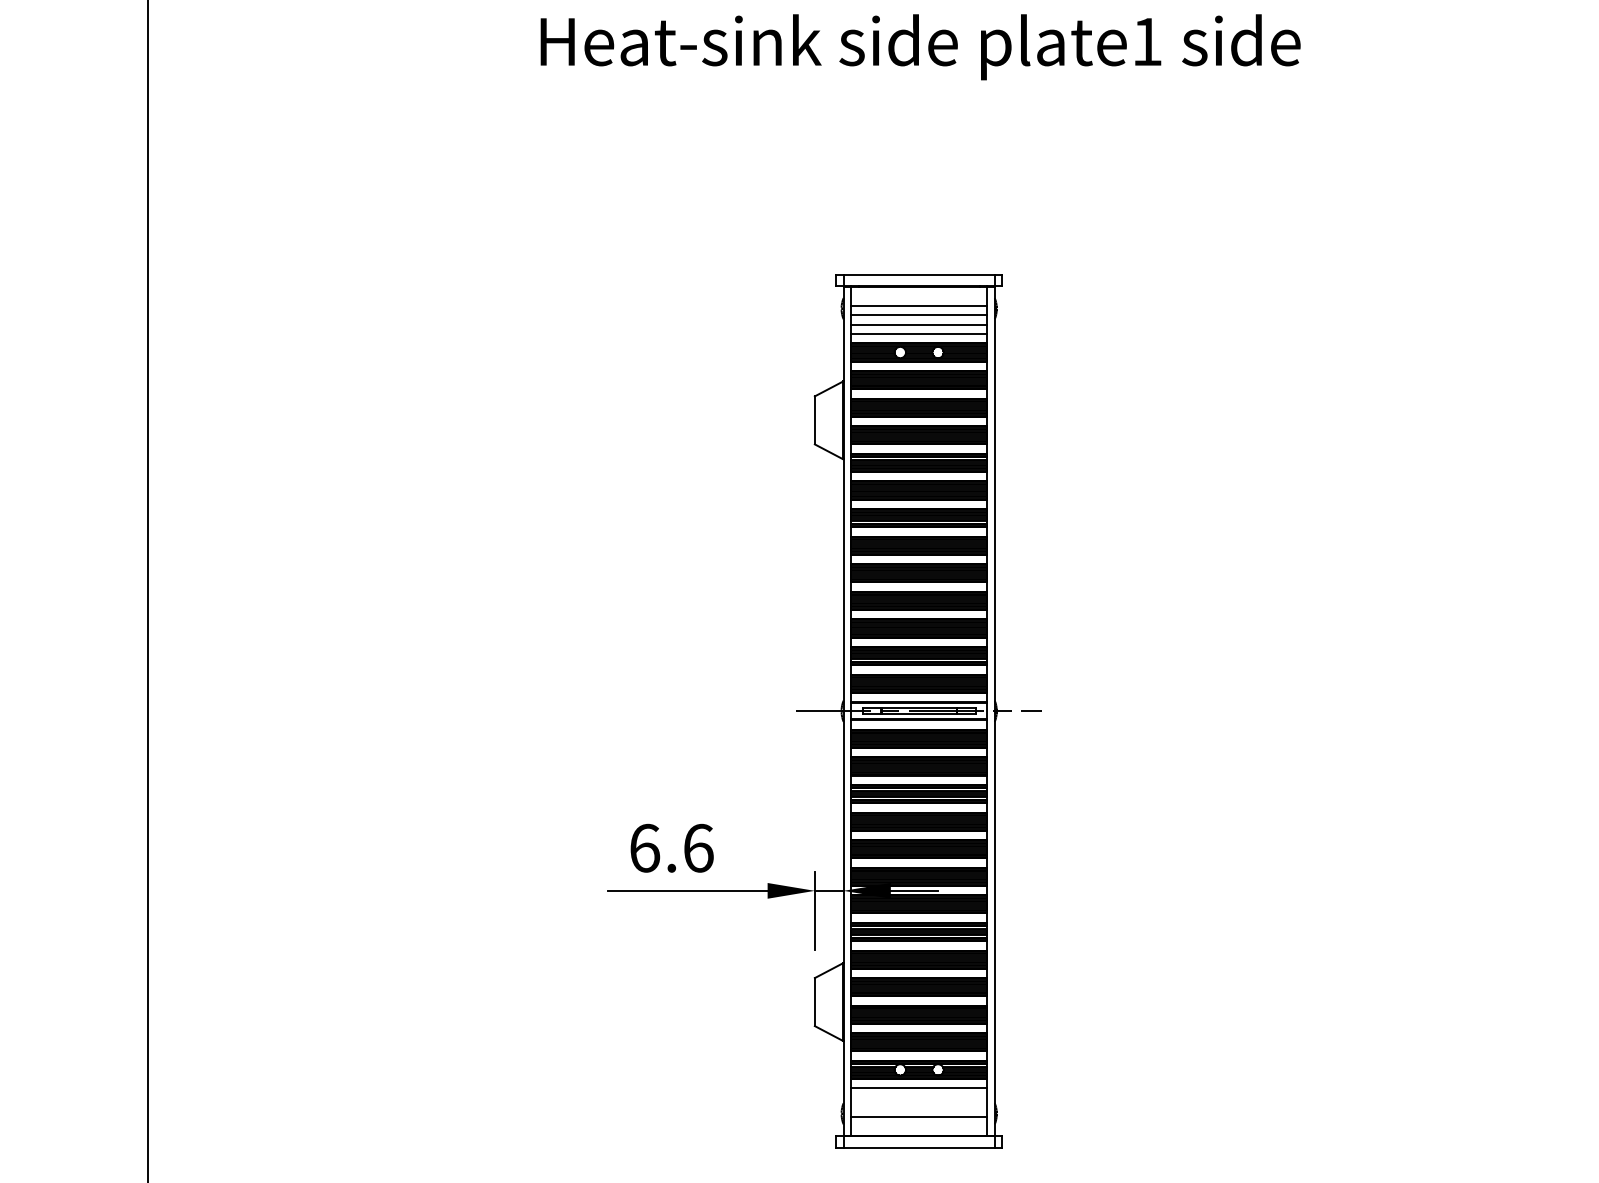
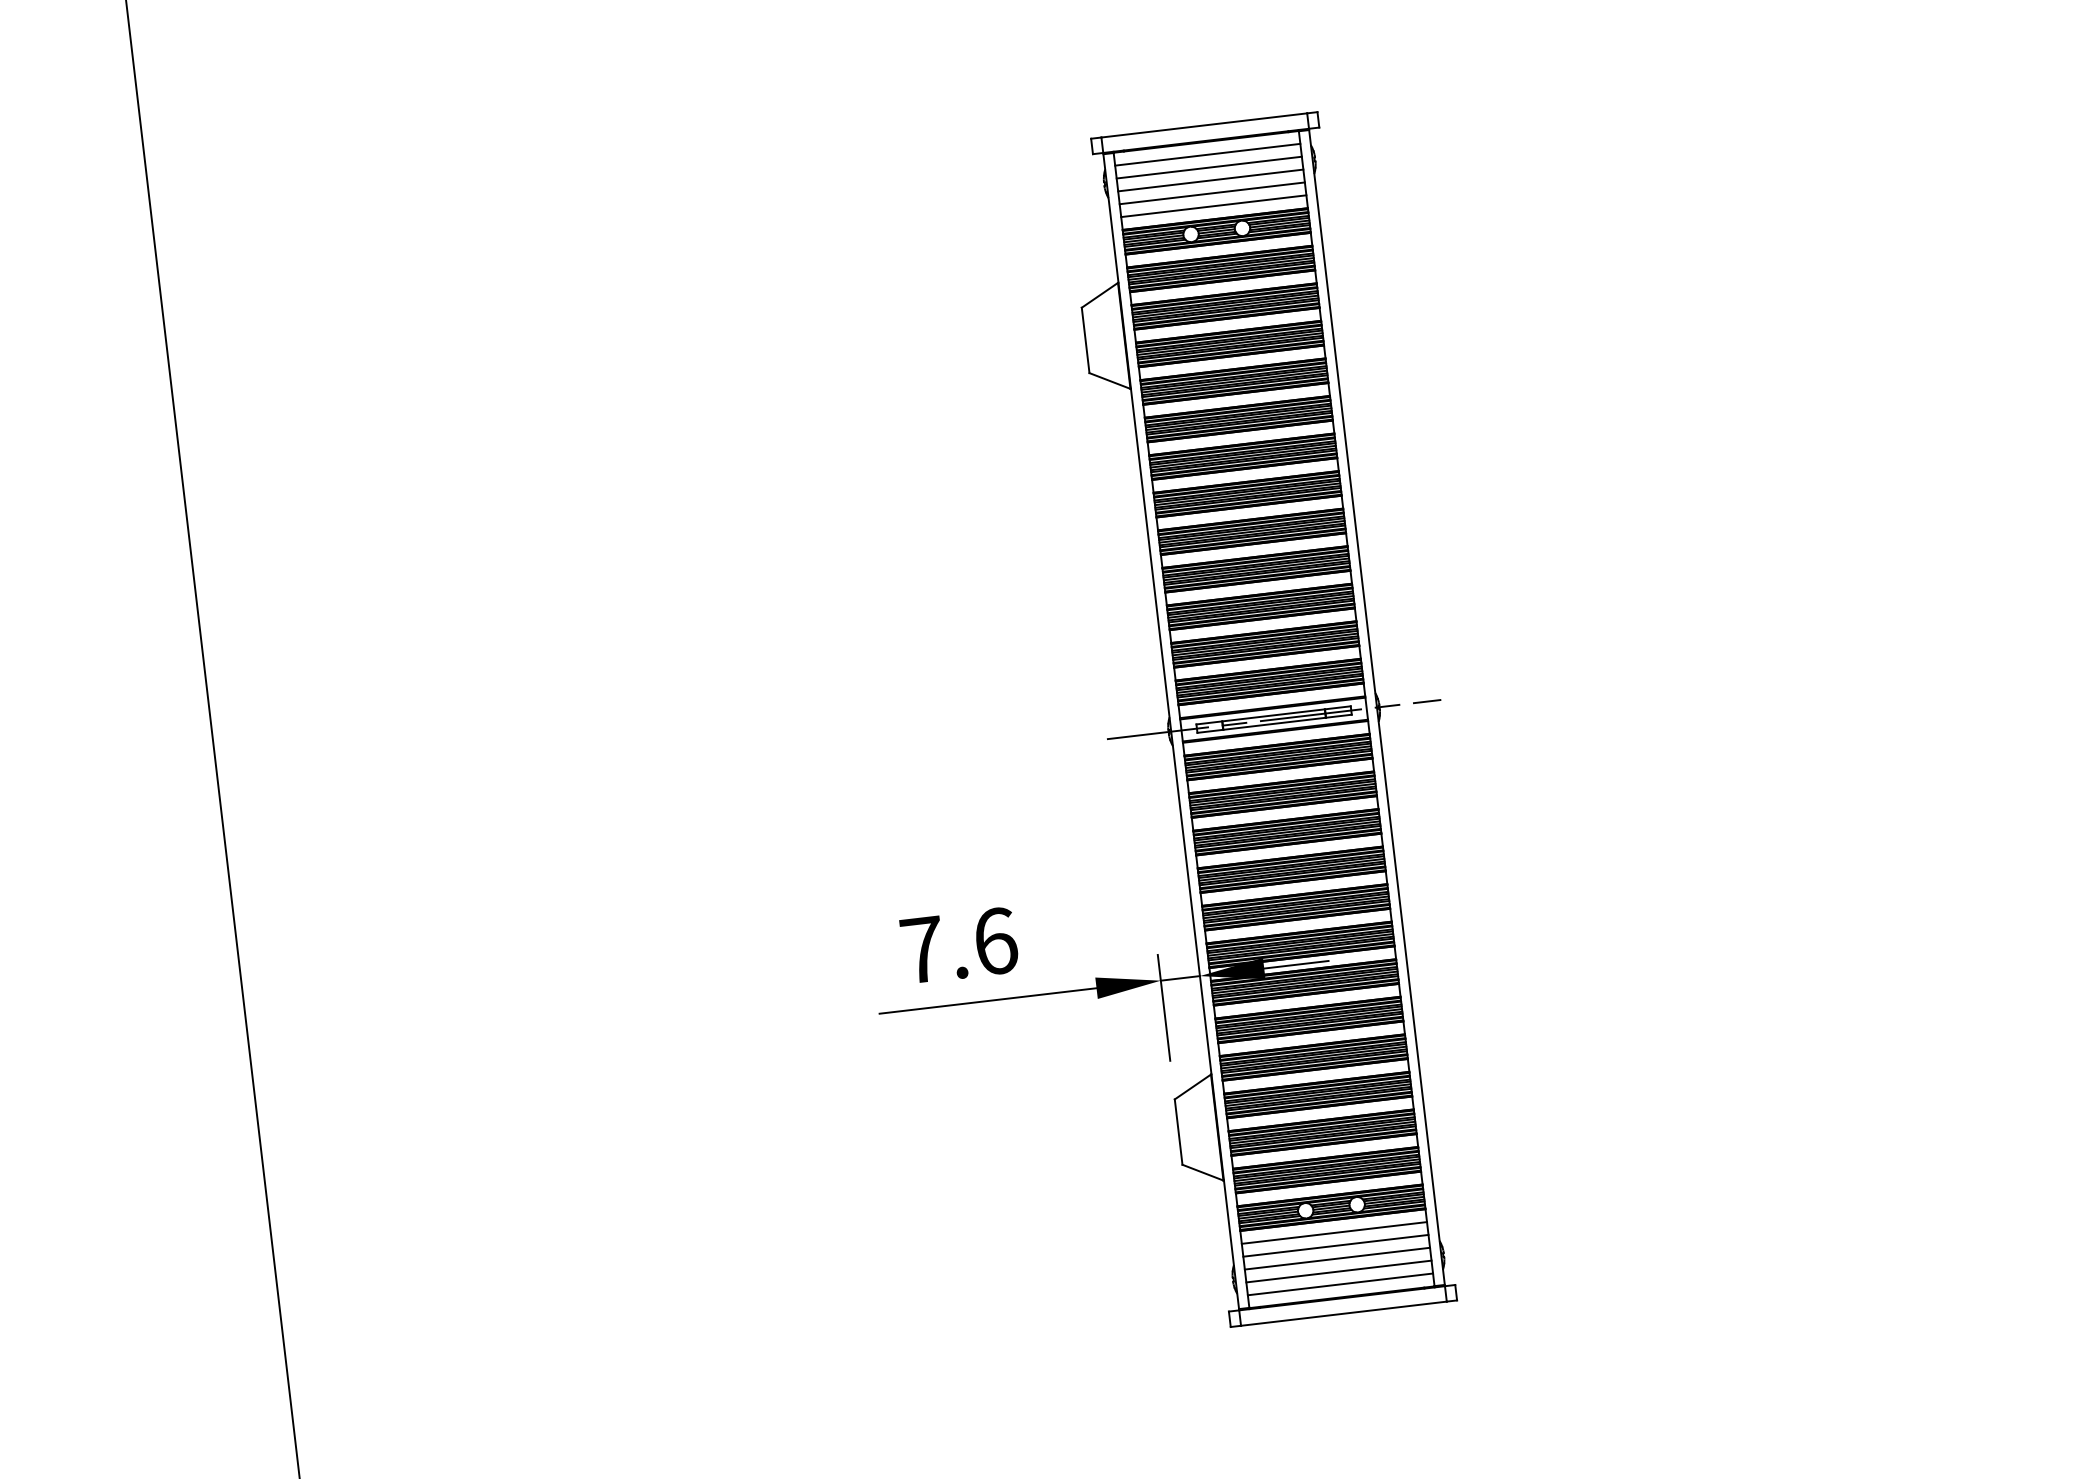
line: (919, 296) -> (1208, 155), added
text: (645, 847) -> (923, 948), 6.6 -> 7.6
line: (919, 1097) -> (1336, 1245), added
line: (919, 1107) -> (1337, 1258), added
line: (919, 1126) -> (1340, 1284), added

